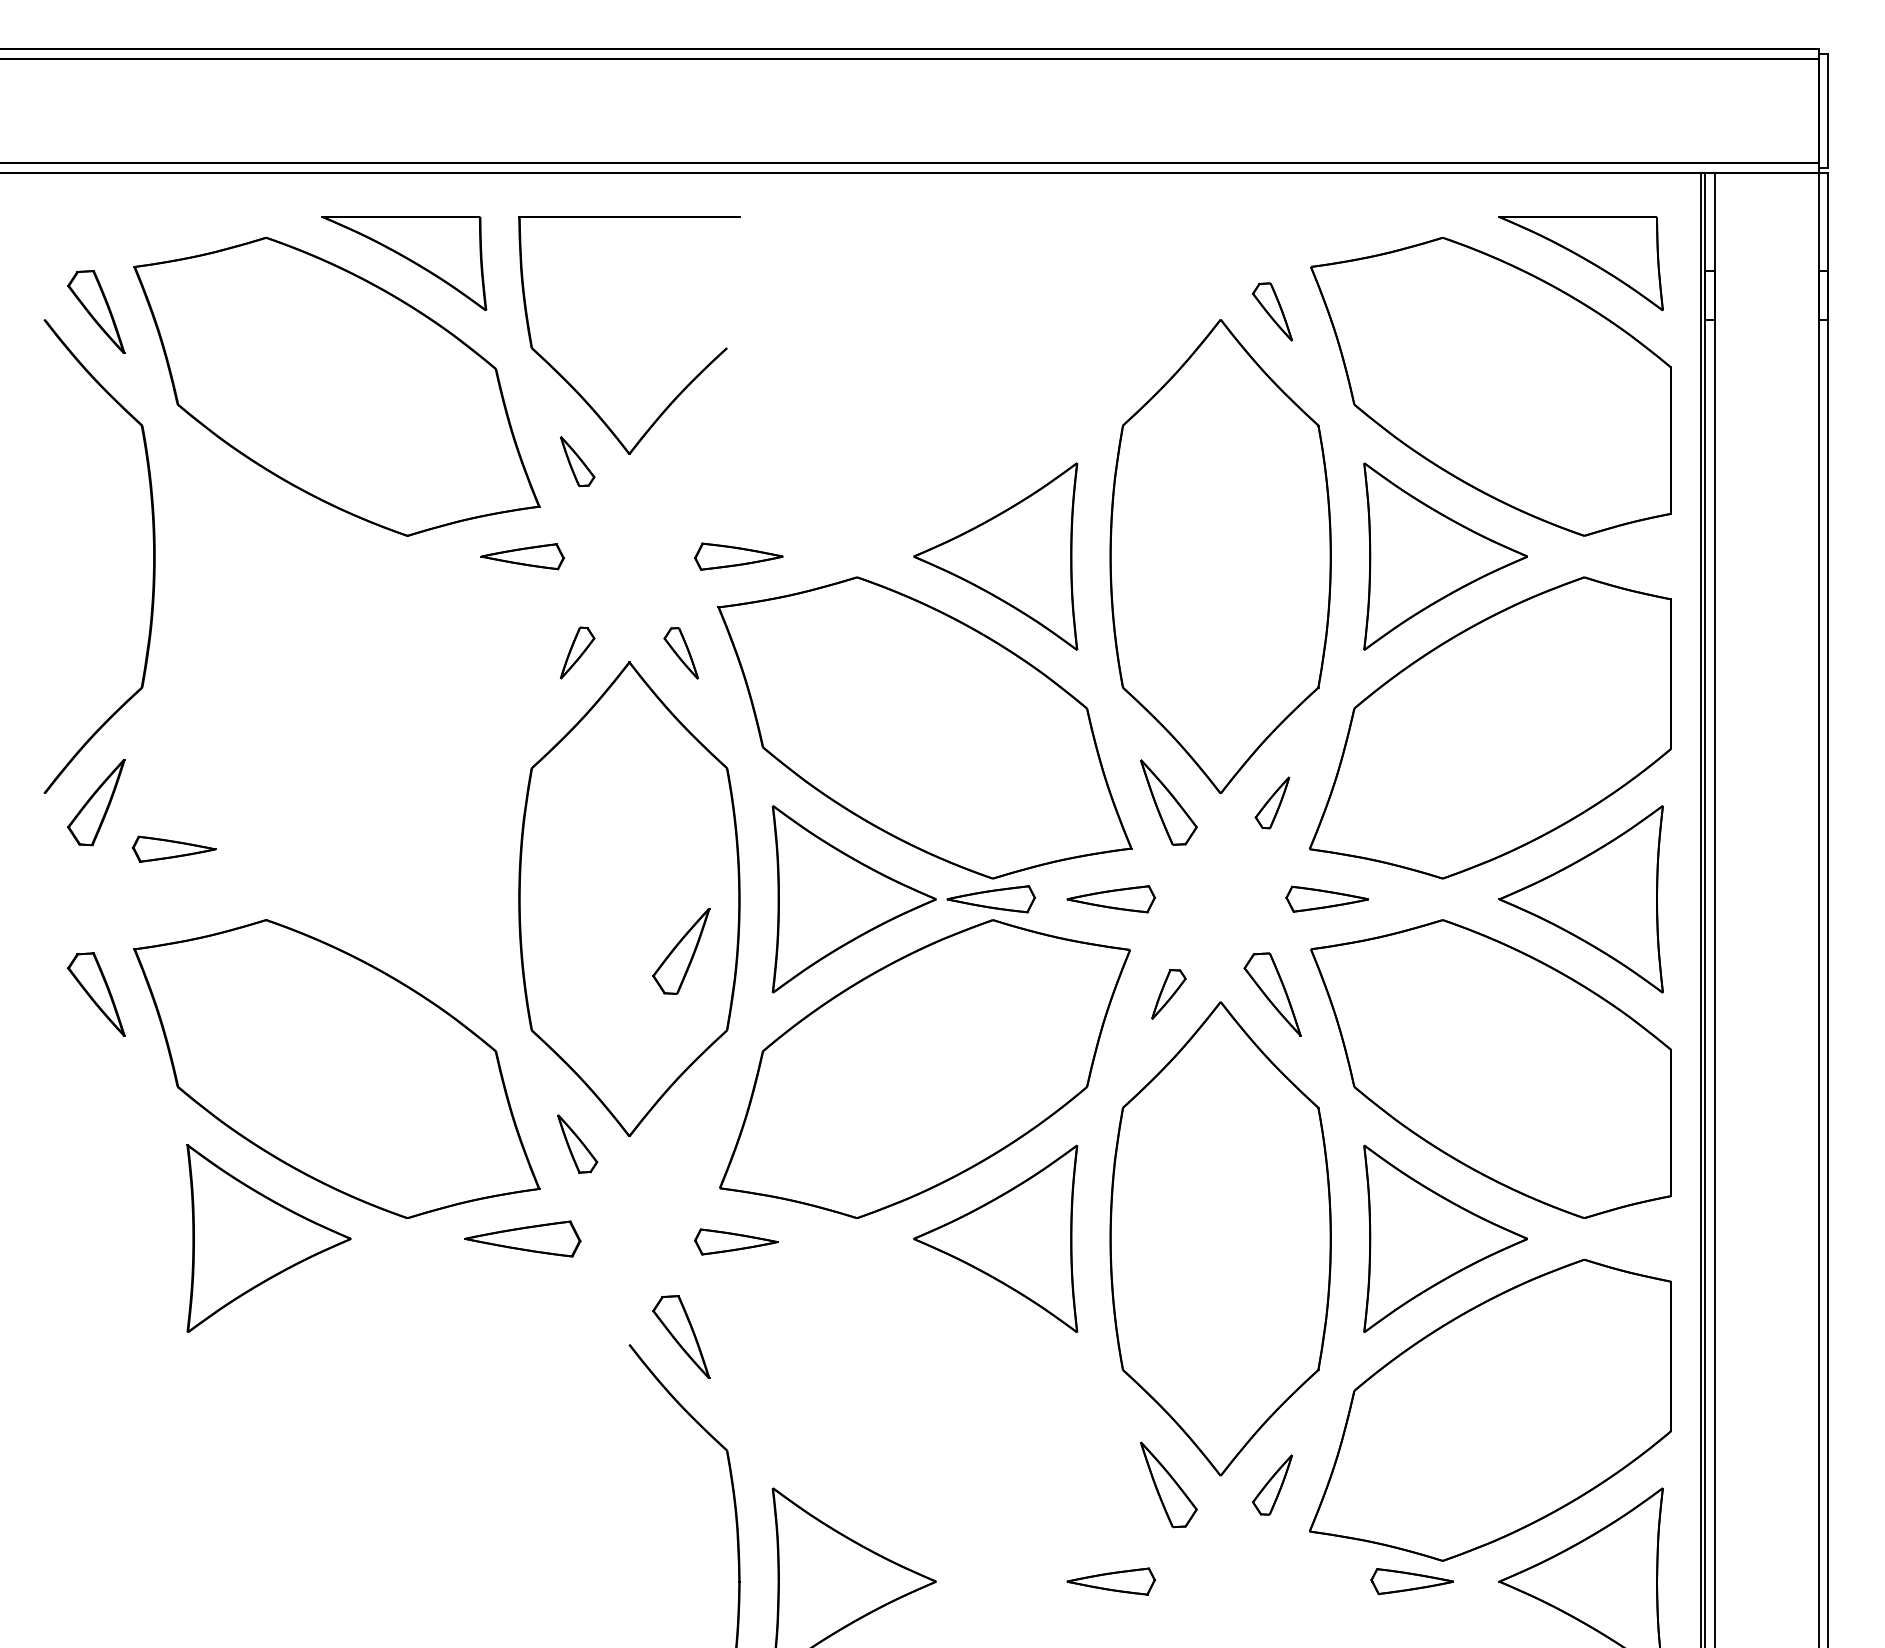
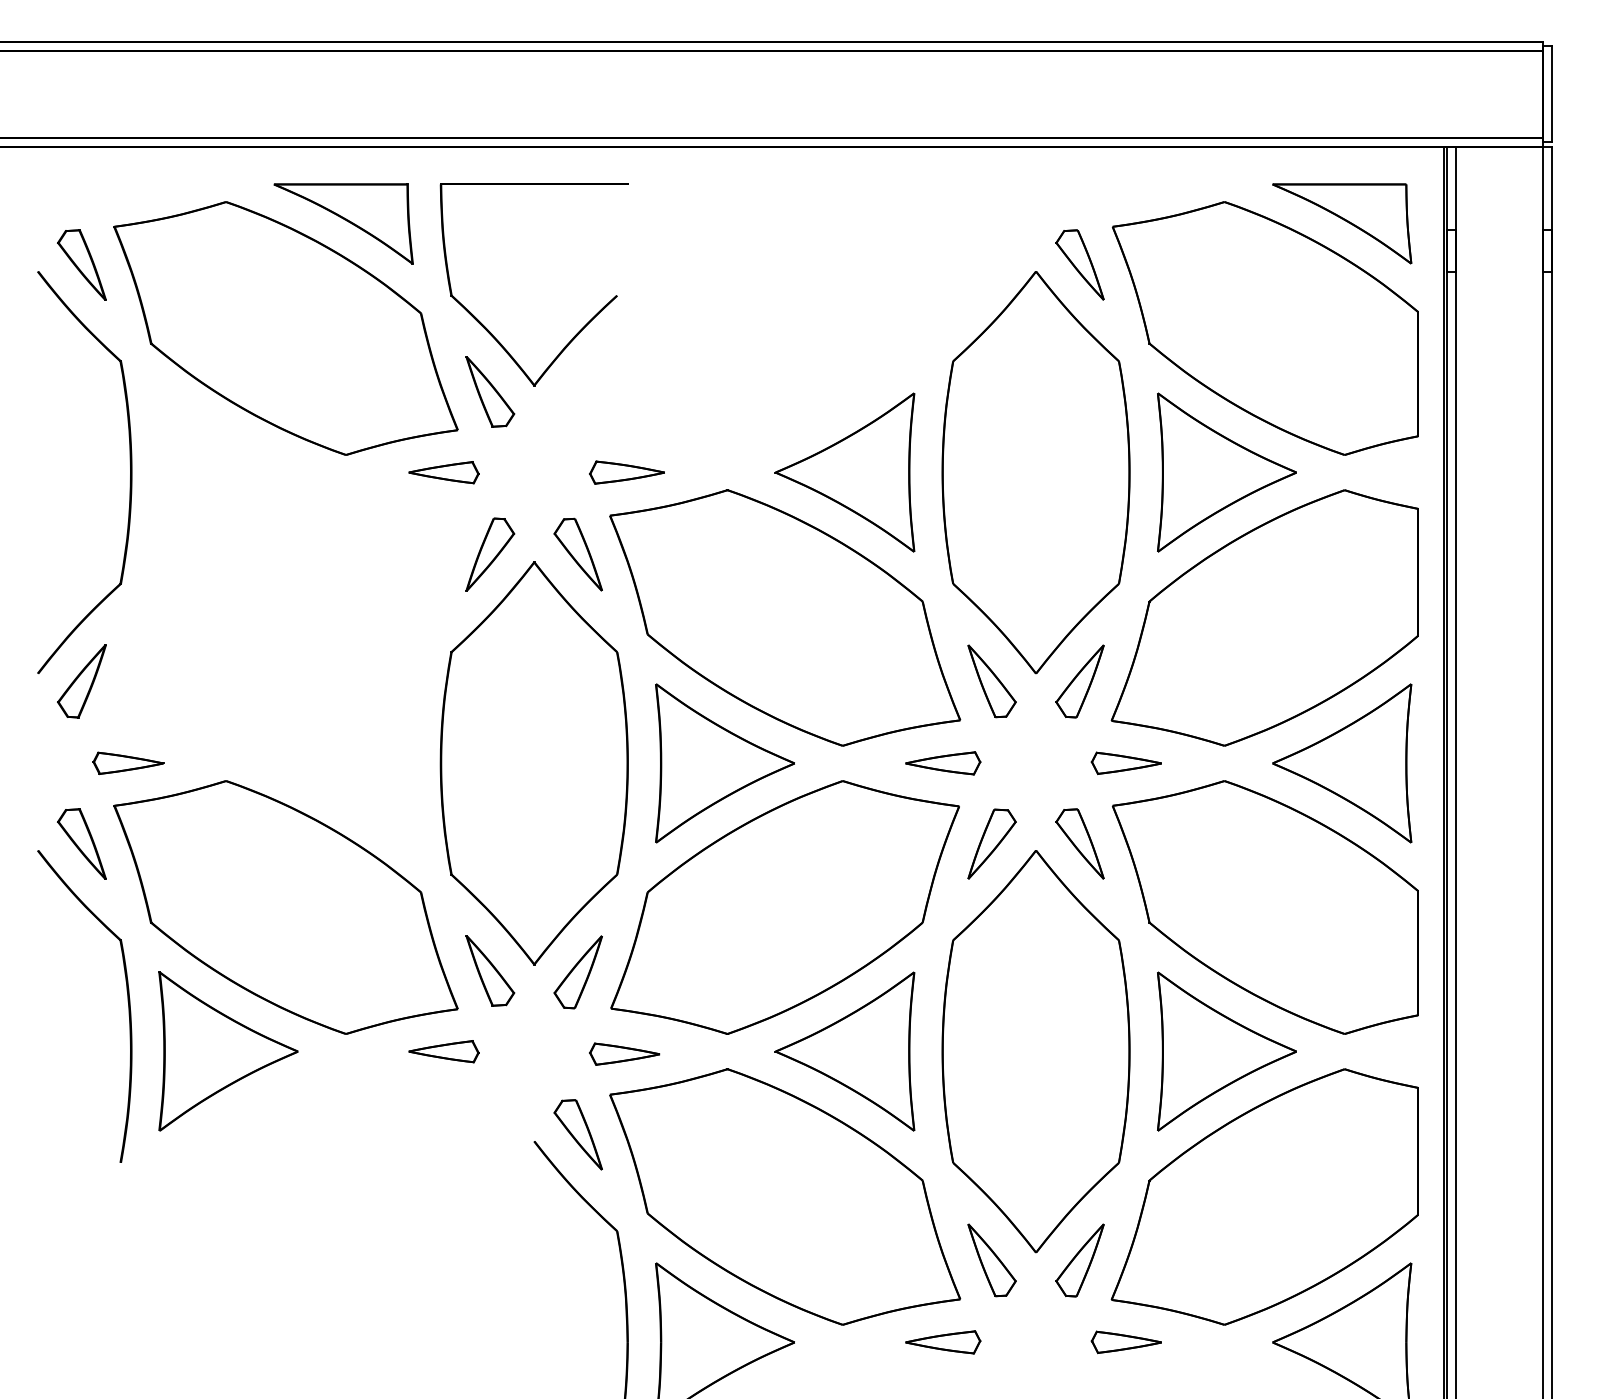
part: (1272, 311) -> (1080, 264), size x1.43
part: (577, 461) -> (490, 391), size x1.67
part: (577, 652) -> (490, 553), size x1.67
part: (681, 653) -> (578, 554), size x1.67
part: (1272, 802) -> (1080, 681), size x1.67
part: (173, 848) -> (127, 762), moved
part: (990, 899) -> (840, 763), removed
part: (681, 951) -> (578, 972), moved
part: (1168, 994) -> (991, 844), size x1.67
part: (577, 1143) -> (490, 970), size x1.43
part: (150, 1183) -> (127, 1004), added
part: (522, 1238) -> (443, 1051), size x0.71
part: (924, 1409) -> (784, 1196), added
part: (1272, 1484) -> (1080, 1260), size x1.43
part: (1411, 1581) -> (1125, 1342), moved

